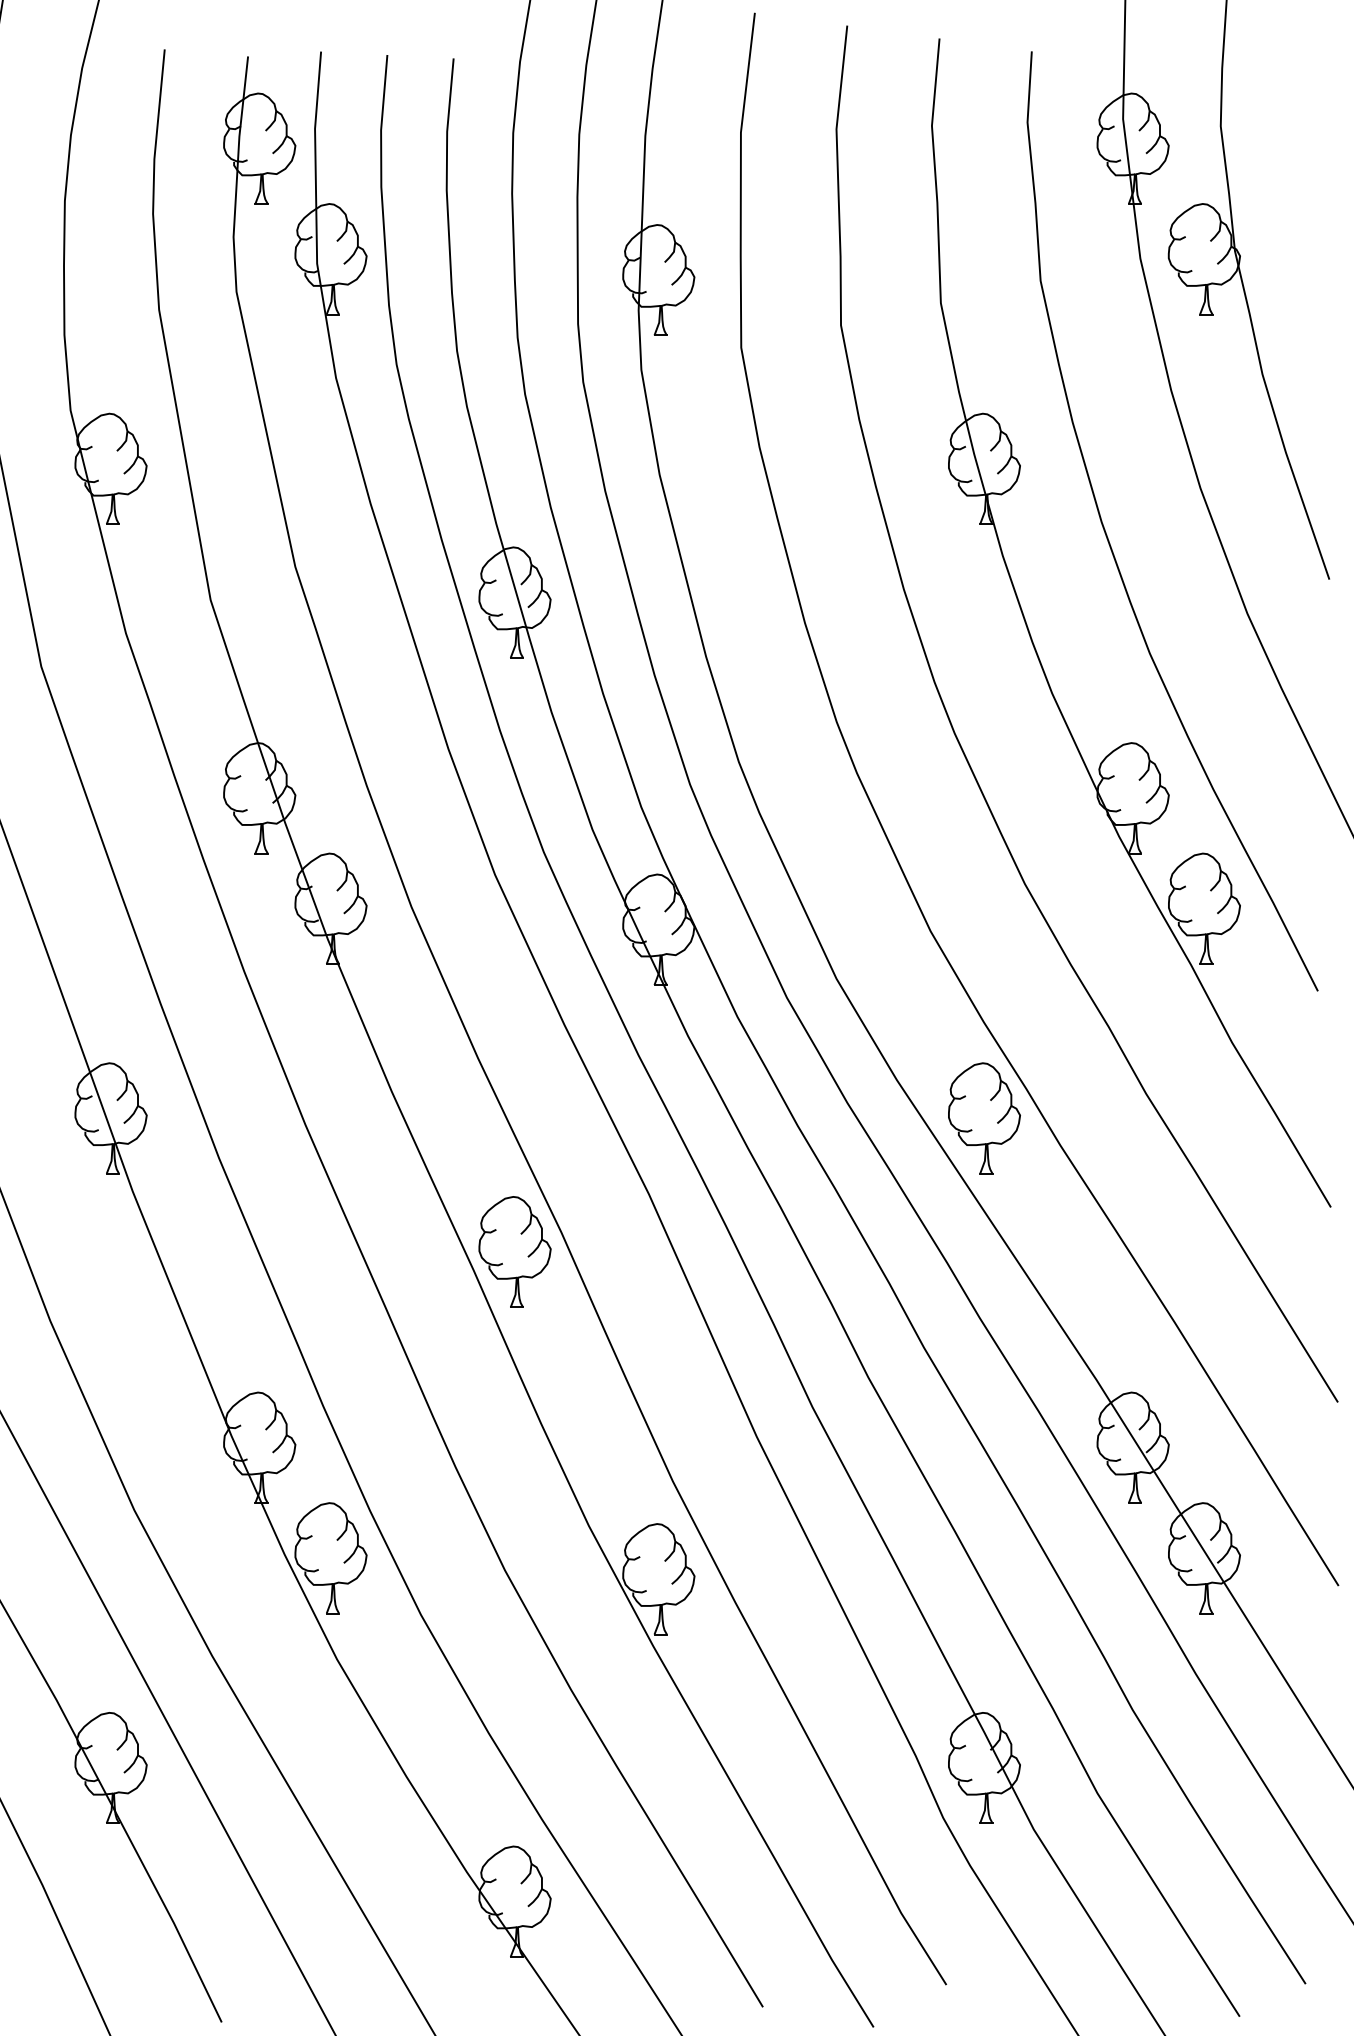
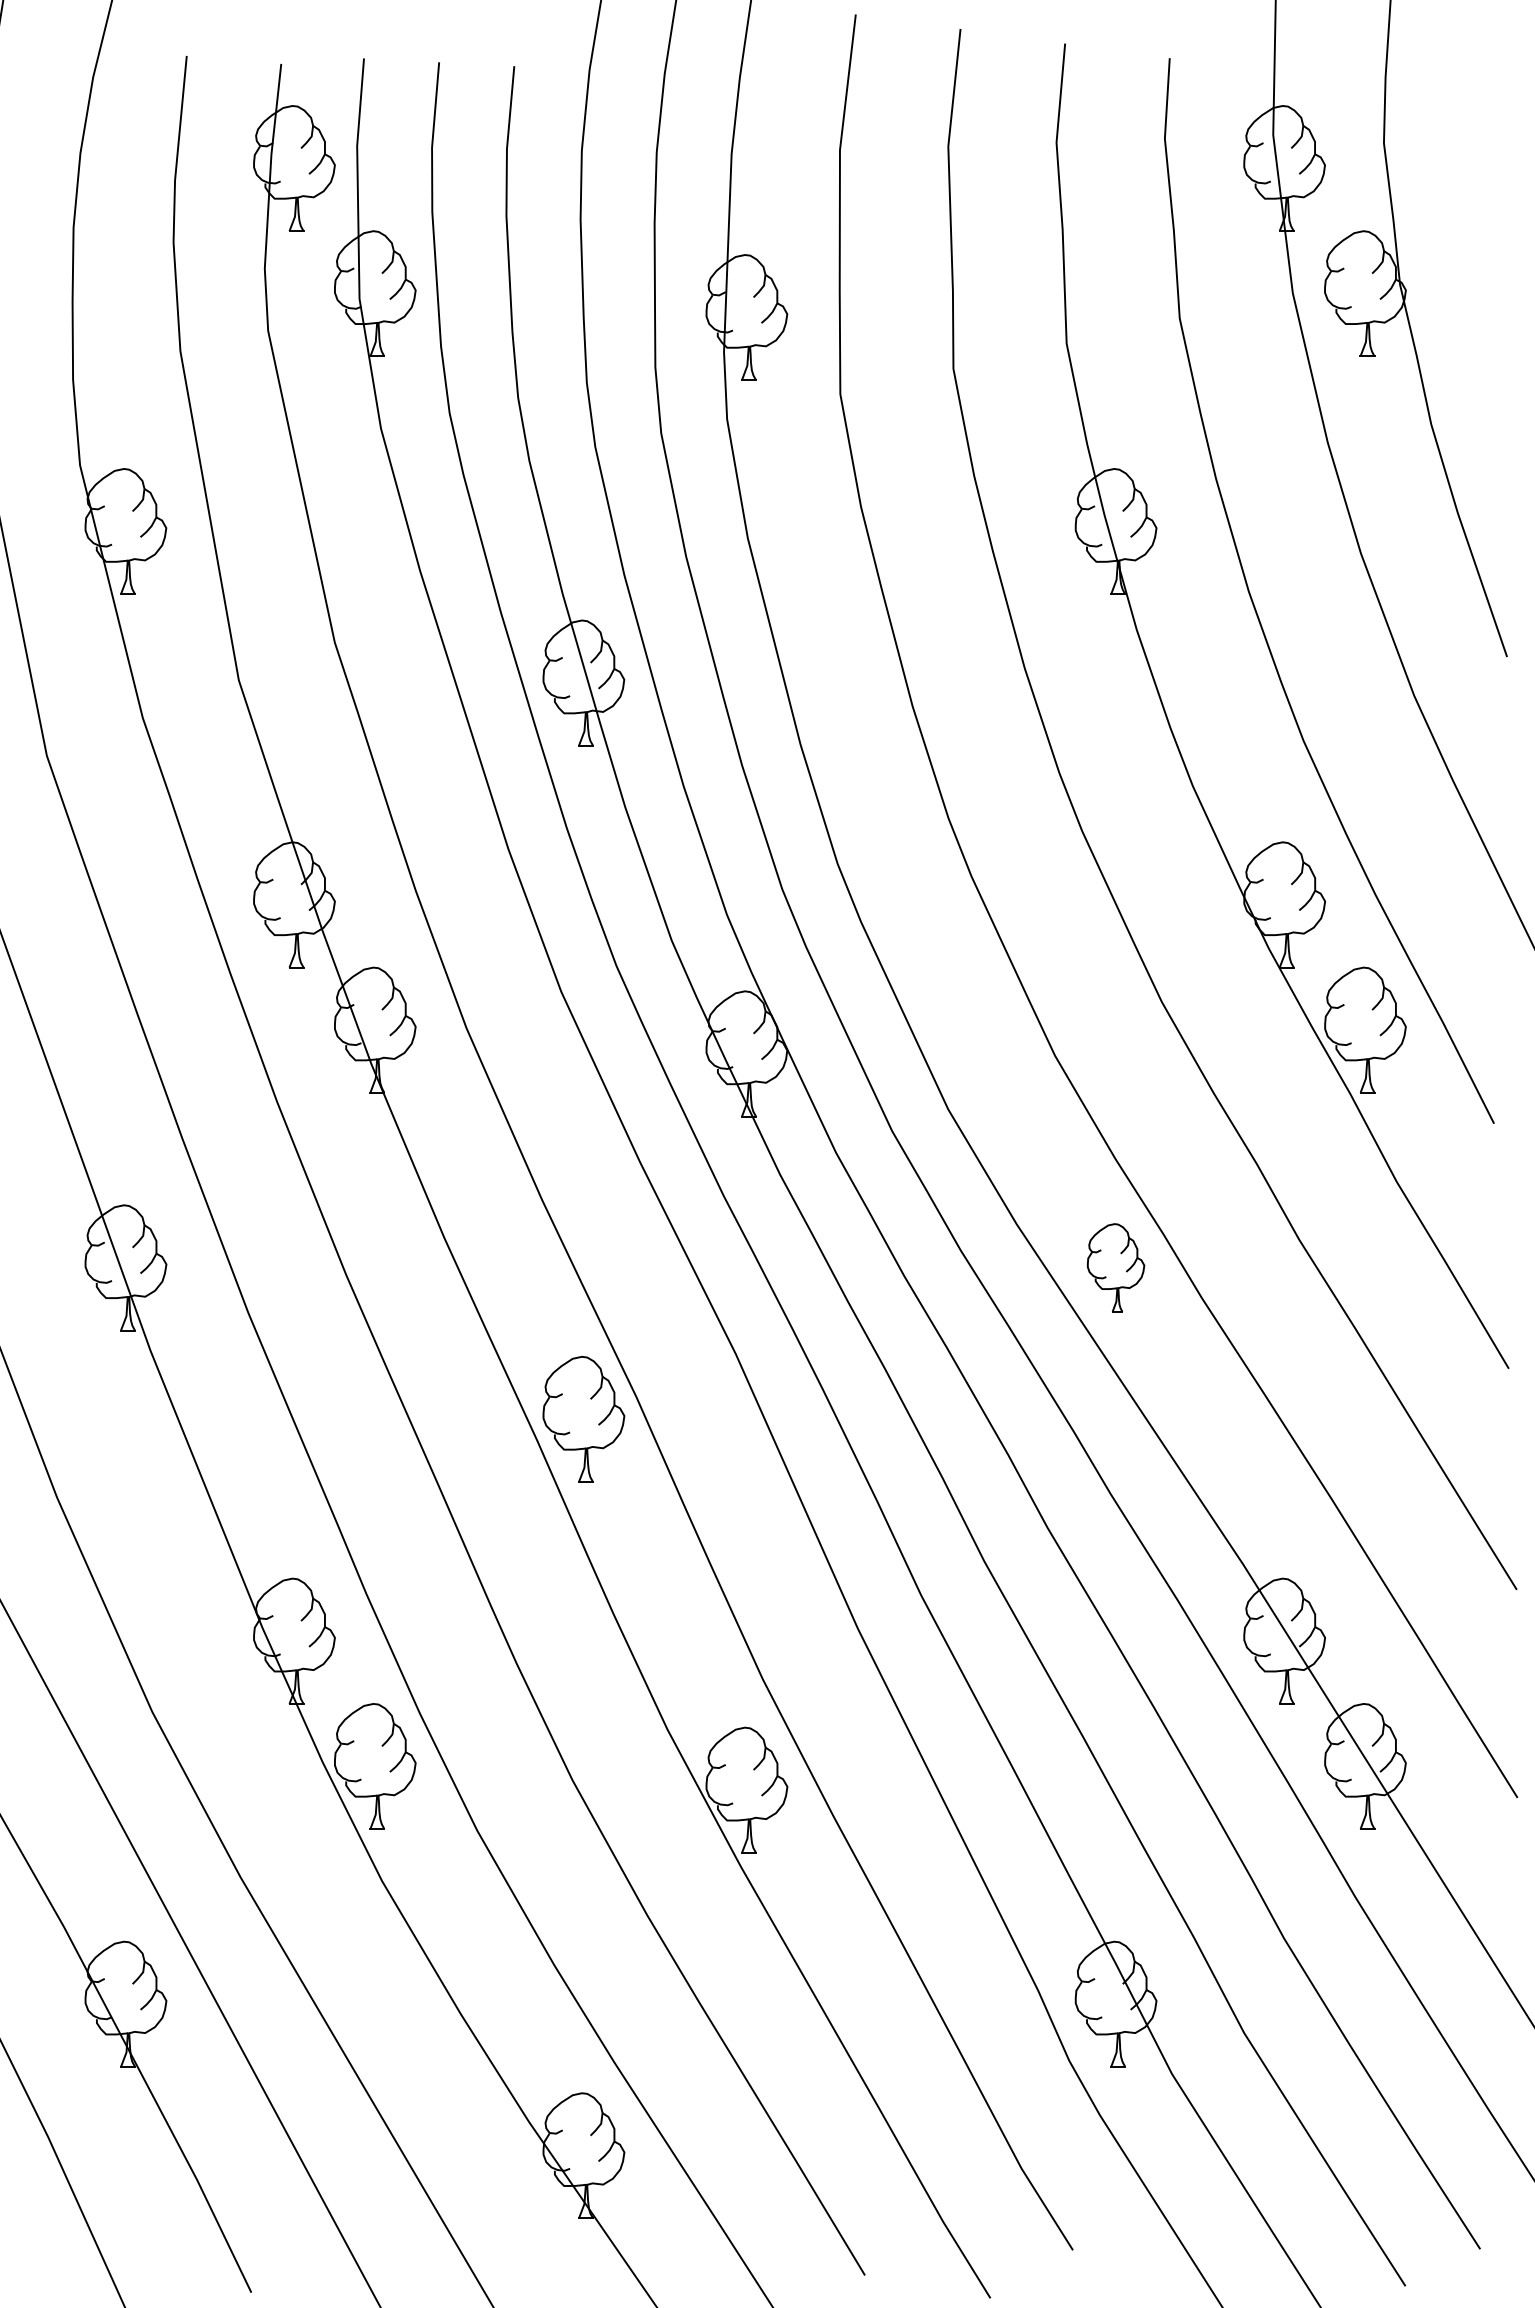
part: (983, 1118) -> (1115, 1267), size x0.7

